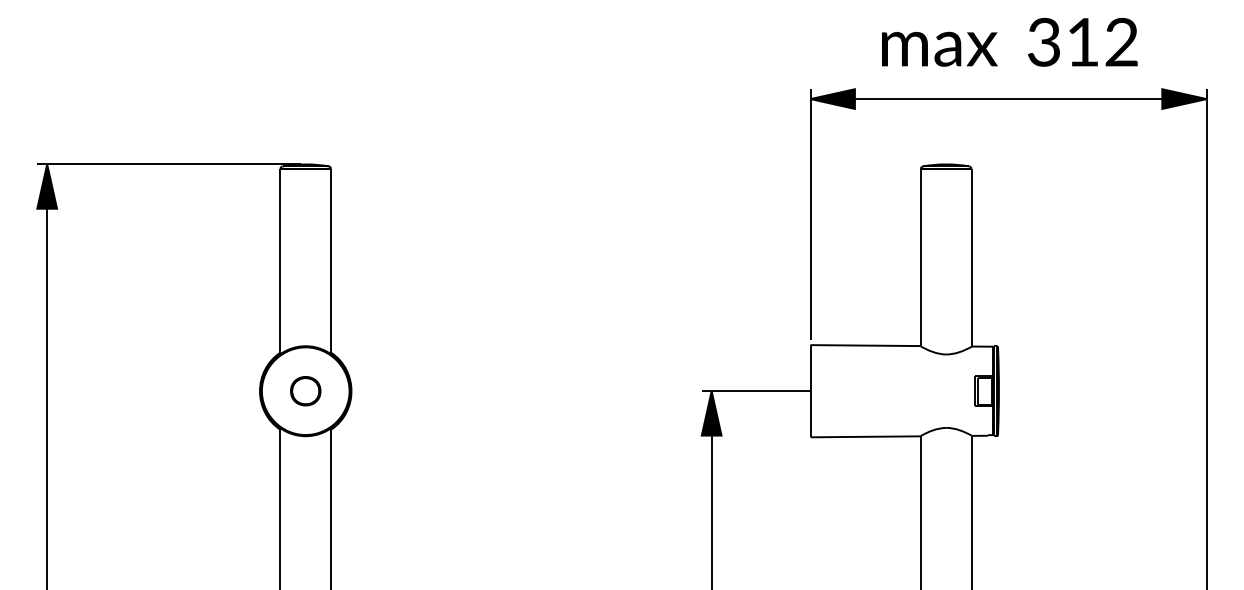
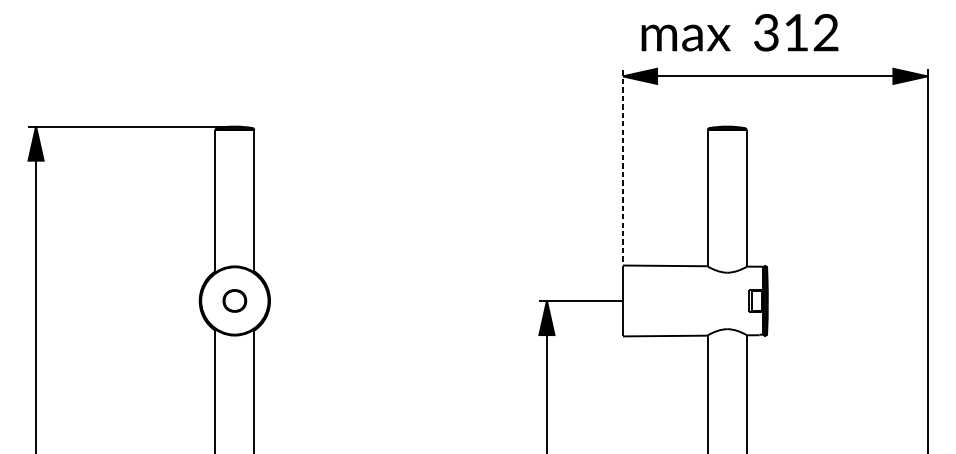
text: (1009, 41) -> (739, 32), moved
line: (810, 214) -> (622, 165), solid -> dashed

